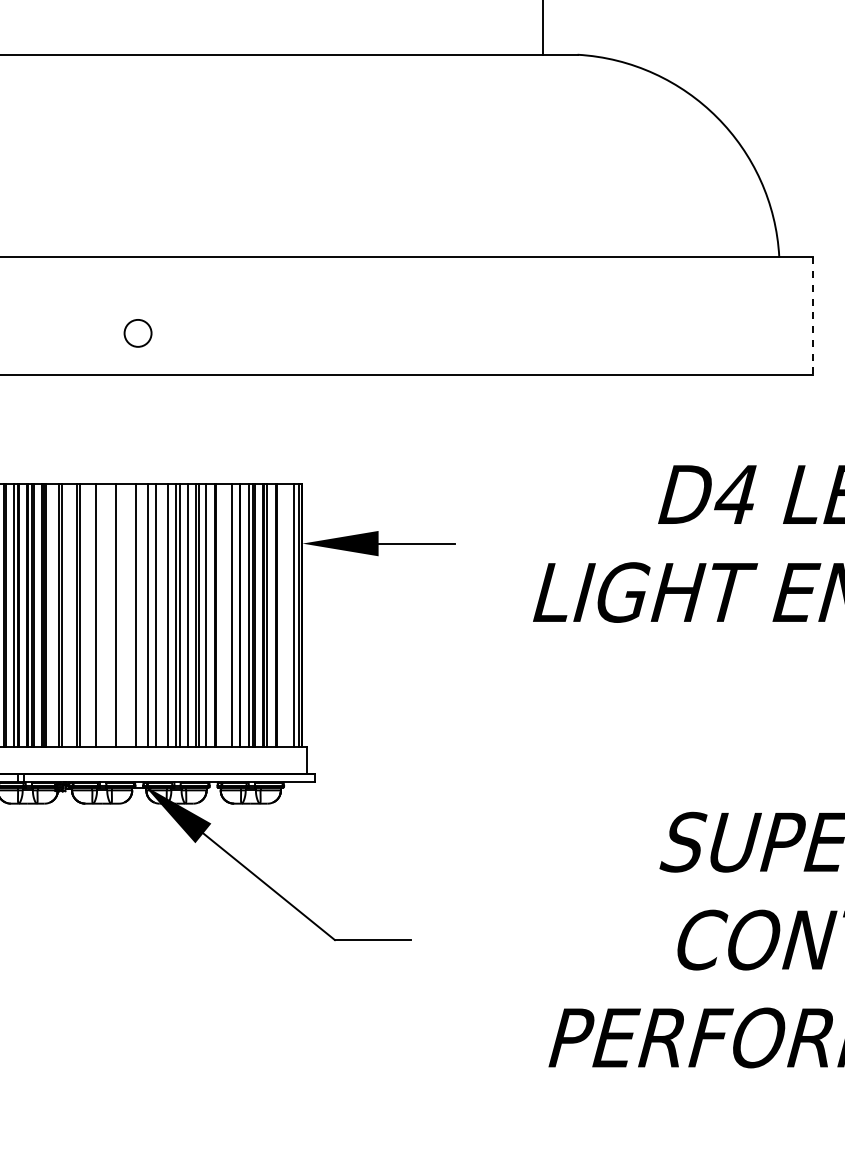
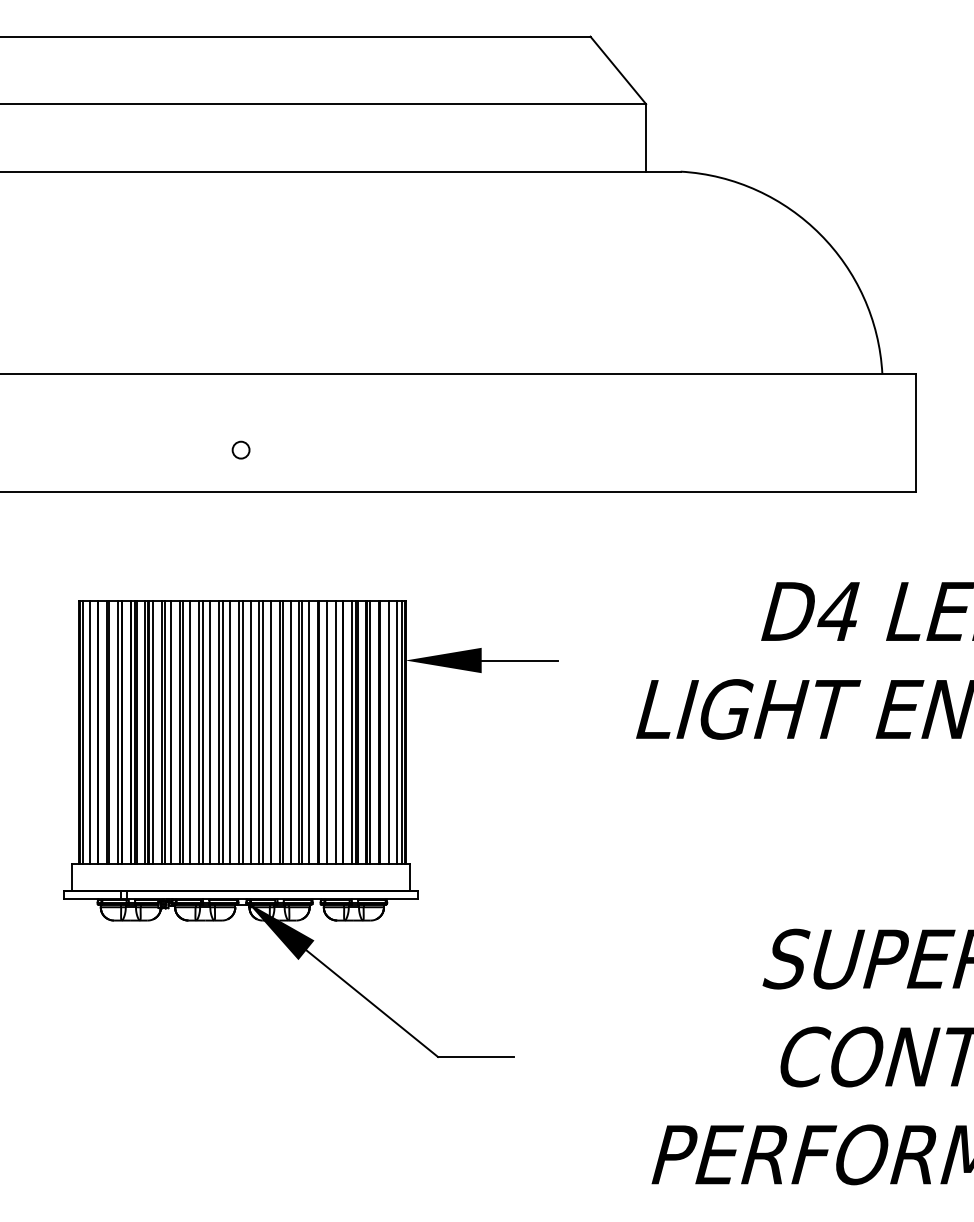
line: (813, 316) -> (916, 433), dashed -> solid
circle: (137, 332) -> (240, 449), size x0.62
line: (50, 615) -> (153, 732), added
line: (68, 615) -> (171, 732), added
line: (87, 615) -> (190, 732), added
line: (99, 615) -> (202, 732), added
line: (107, 615) -> (210, 732), added
line: (119, 615) -> (222, 732), added
line: (127, 615) -> (230, 732), added
line: (140, 615) -> (243, 732), added
line: (160, 615) -> (263, 732), added
line: (224, 615) -> (327, 732), added
line: (285, 615) -> (388, 732), added

